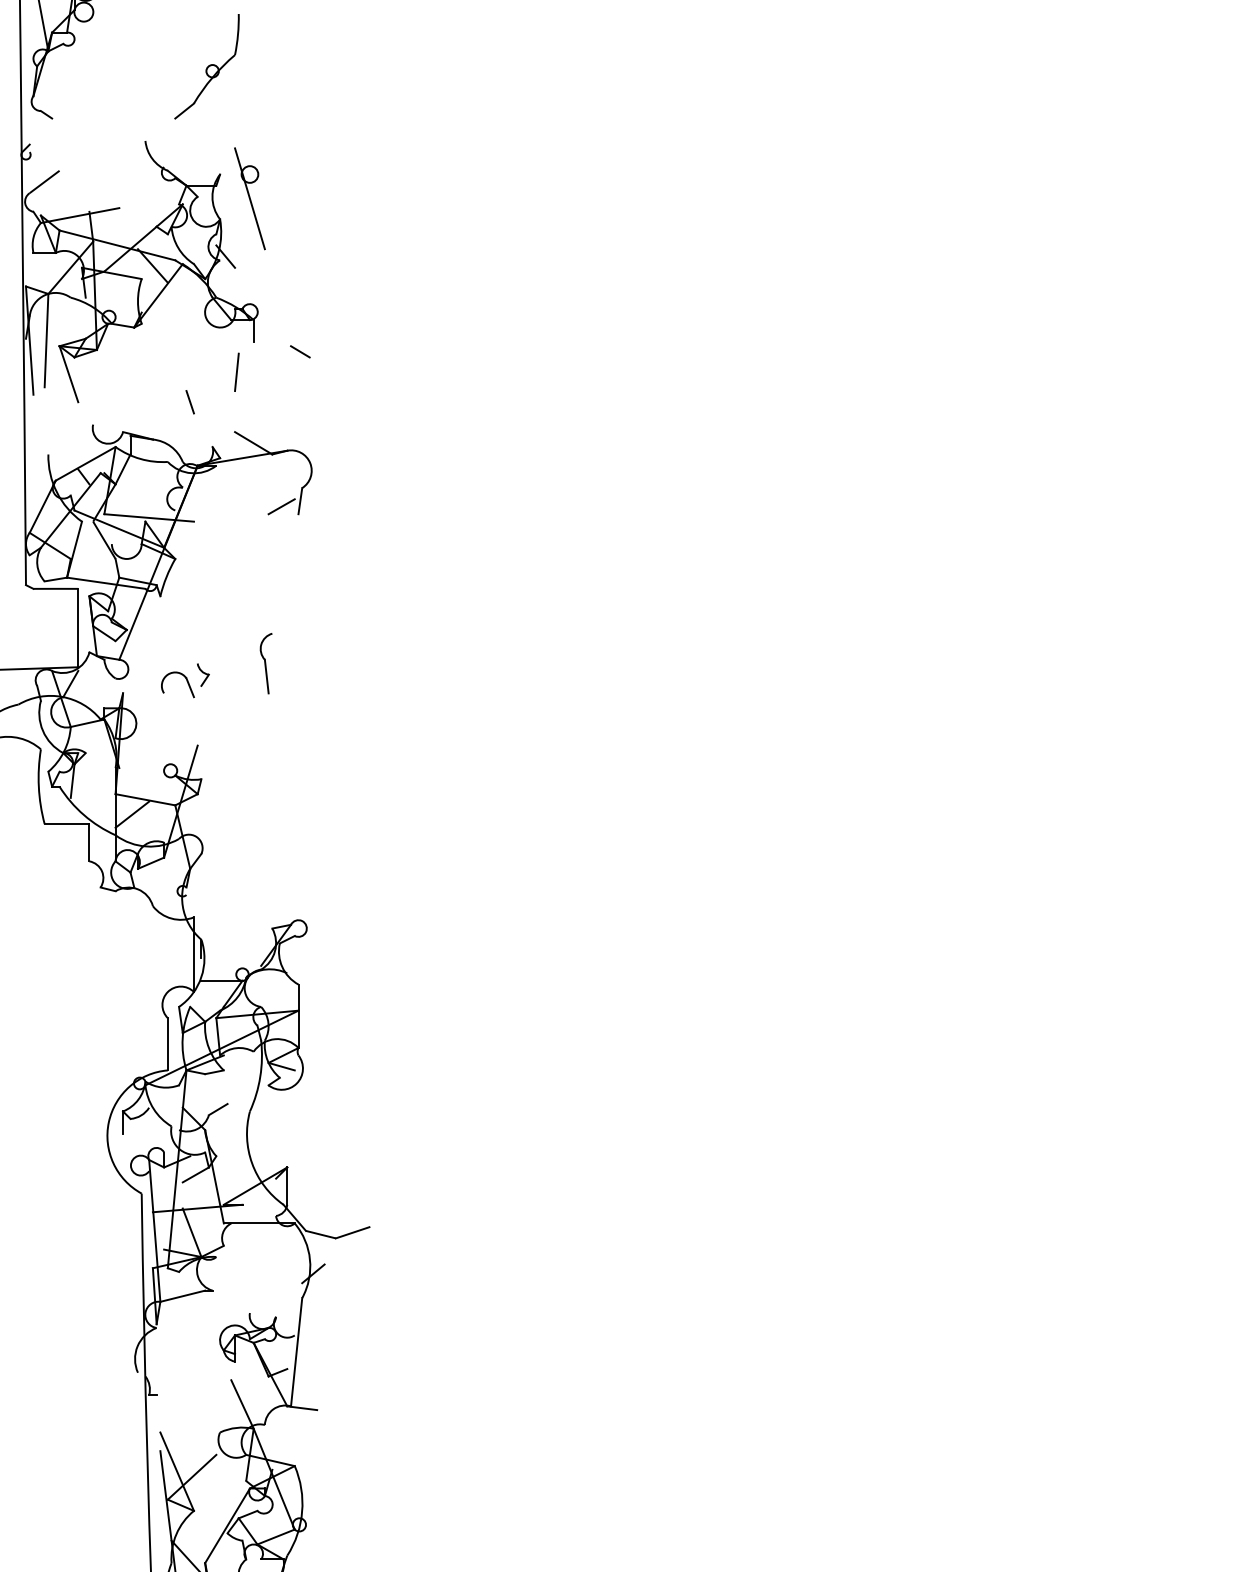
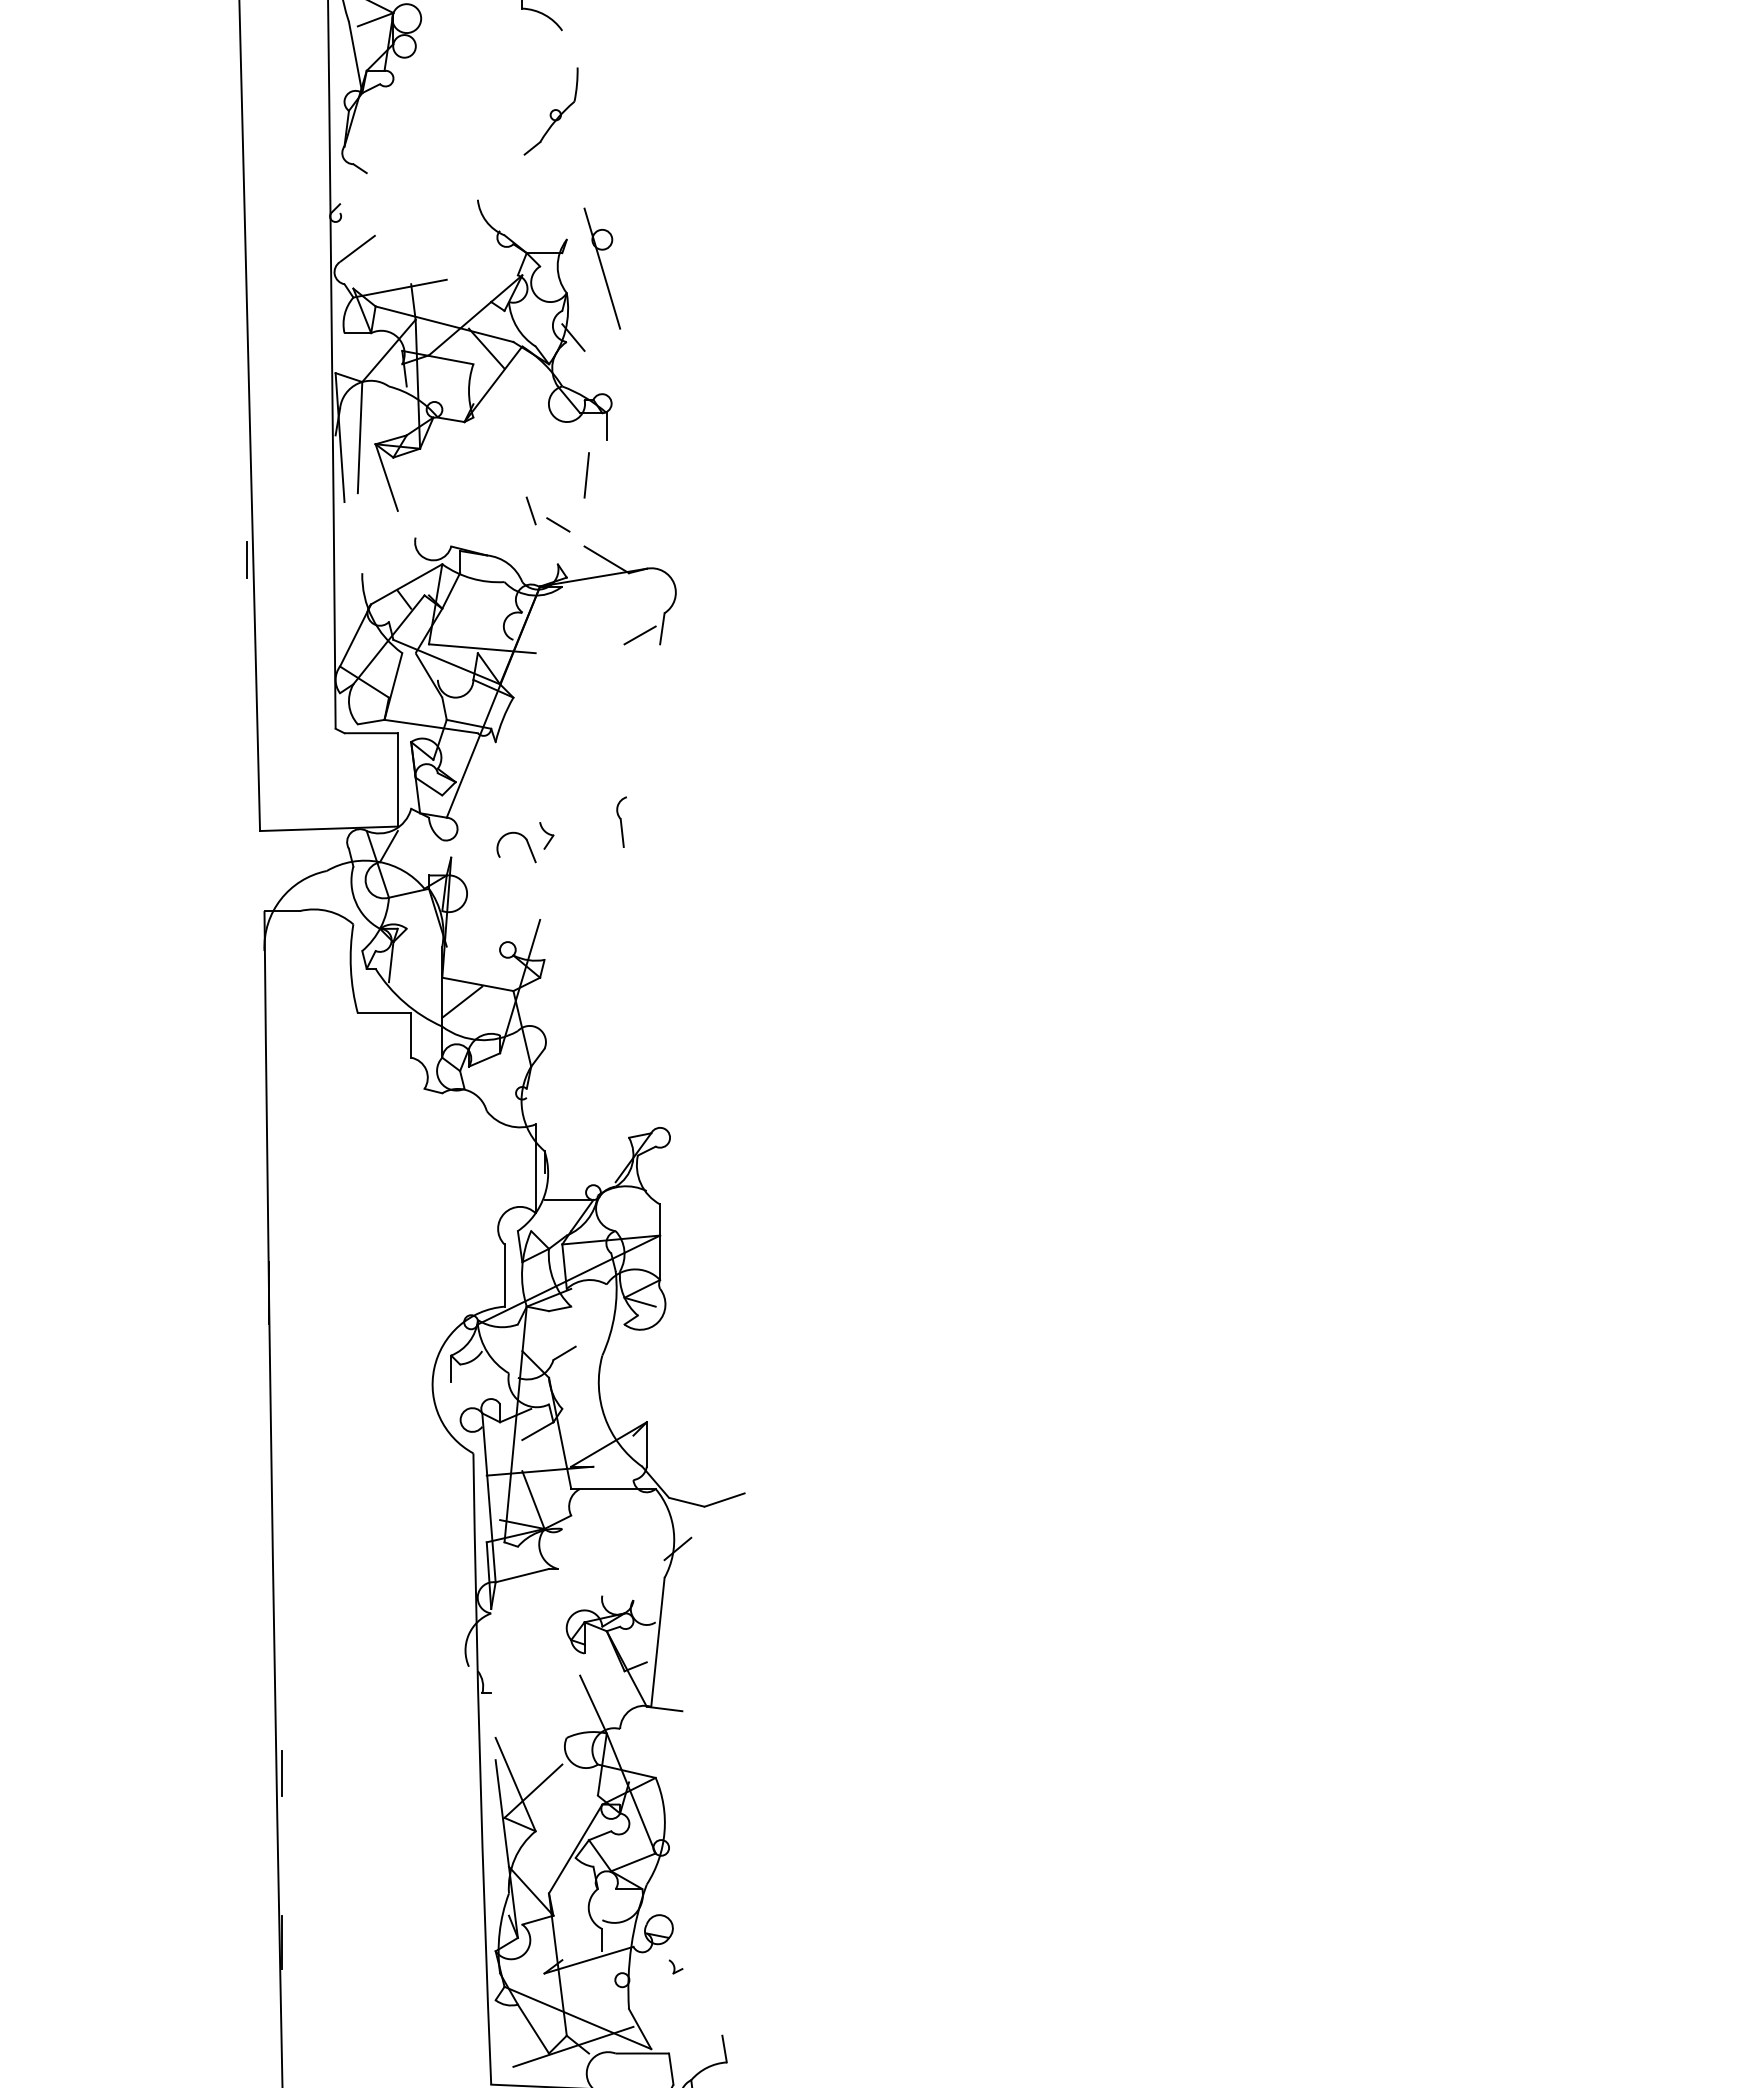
part: (206, 66) -> (550, 111), size x0.7
line: (300, 351) -> (558, 524), moved
part: (266, 662) -> (621, 821), size x0.7

